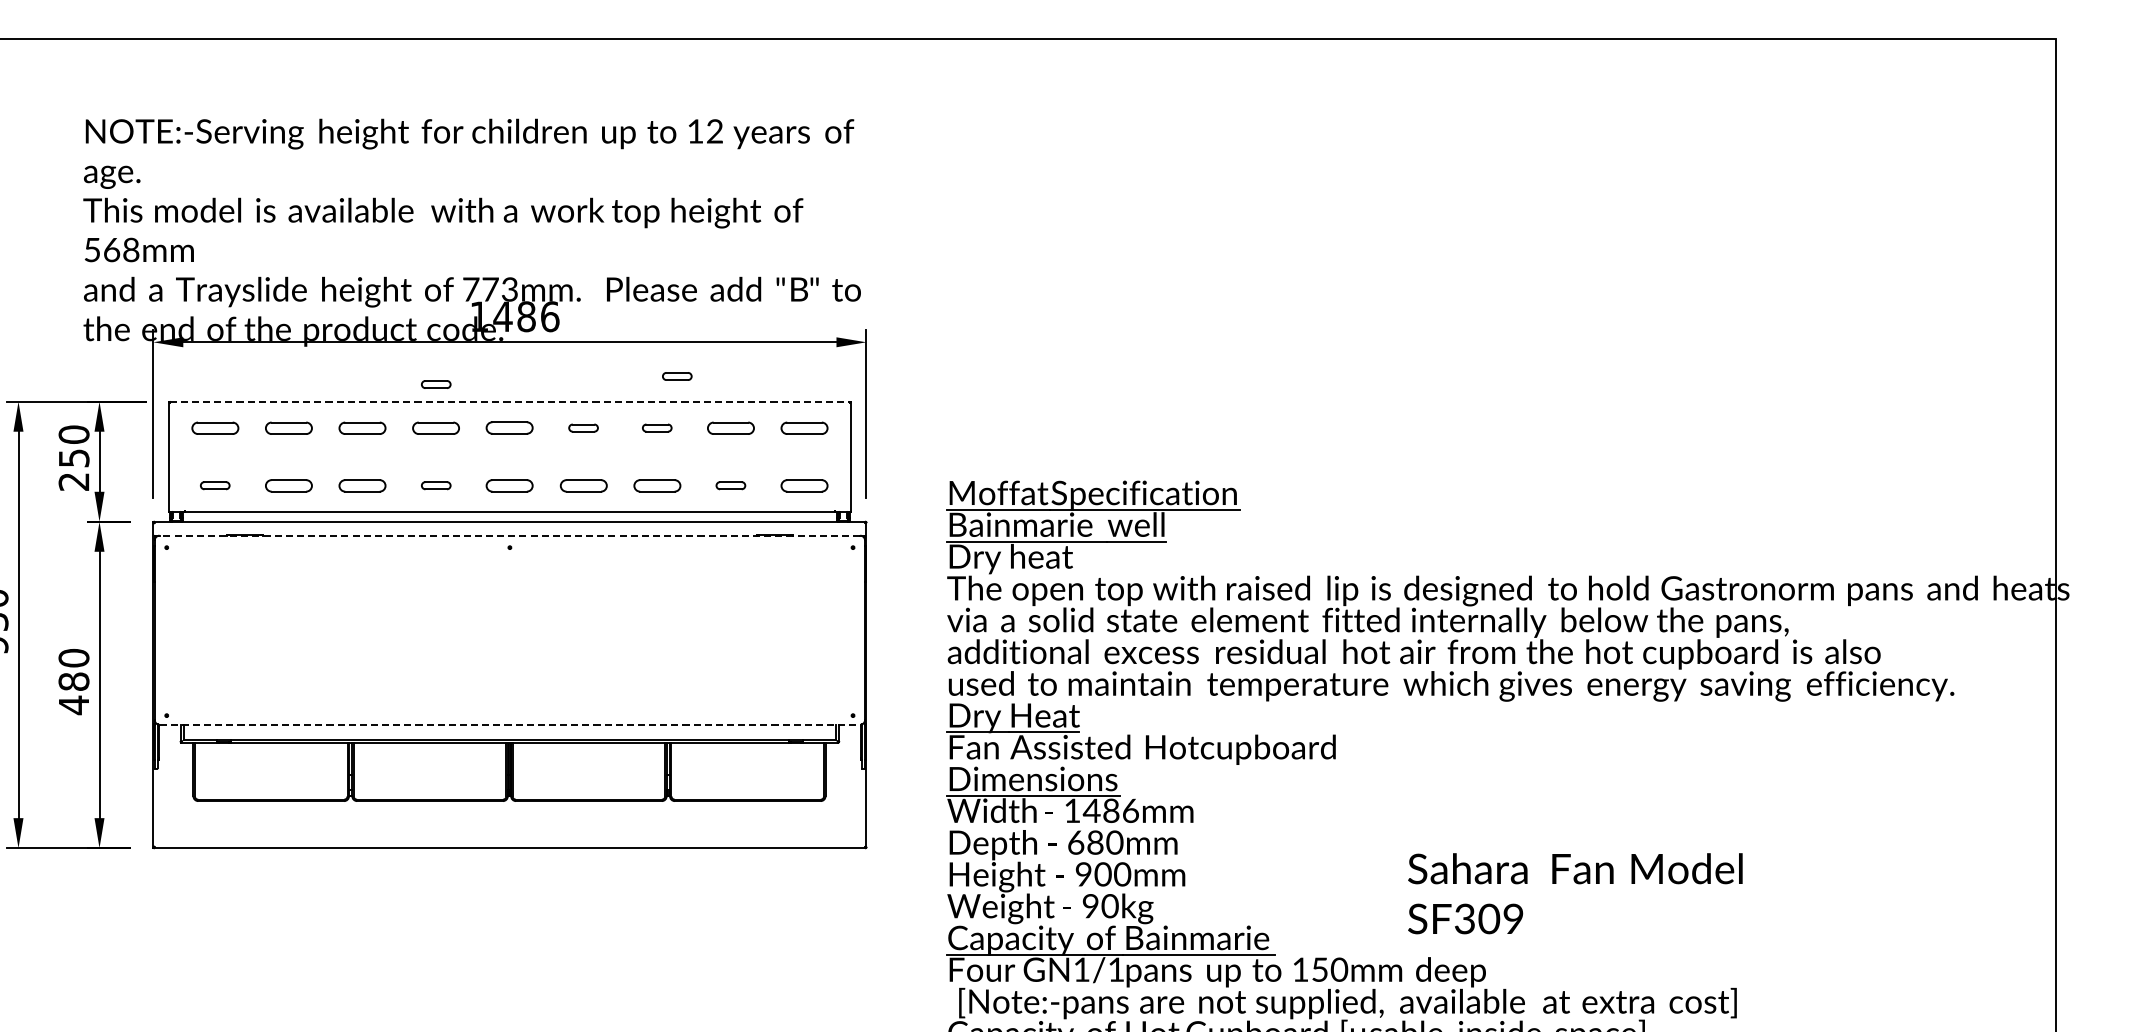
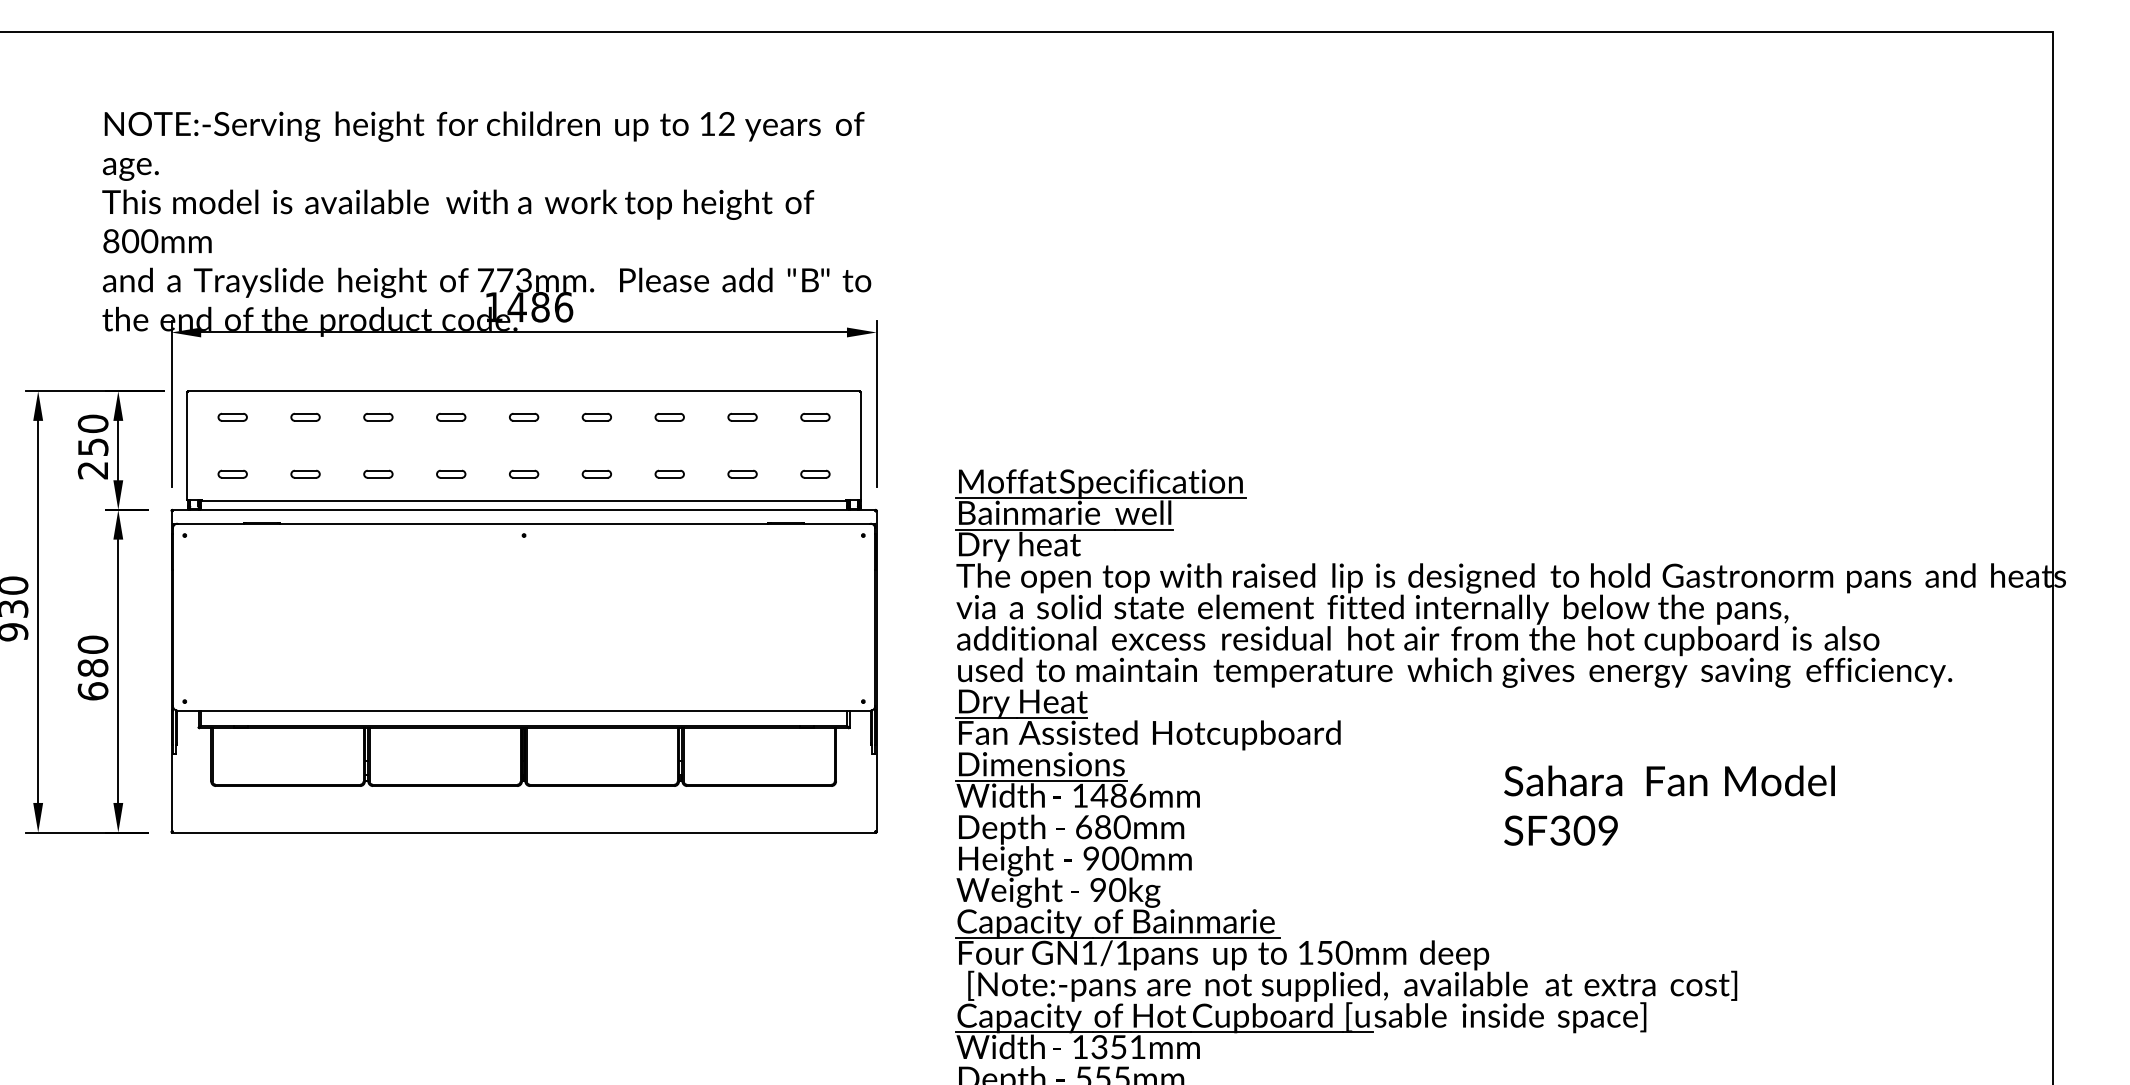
text: (111, 250) -> (130, 241), 568mm -> 800mm
part: (677, 375) -> (689, 365), removed
part: (436, 383) -> (451, 373), removed
line: (510, 401) -> (524, 391), dashed -> solid
part: (215, 427) -> (232, 416), size x0.62
part: (288, 427) -> (305, 416), size x0.62
part: (362, 427) -> (378, 416), size x0.62
part: (436, 427) -> (451, 416), size x0.62
part: (730, 427) -> (742, 416), size x0.62
part: (804, 427) -> (815, 416), size x0.62
part: (510, 428) -> (524, 417), size x0.62
part: (288, 484) -> (305, 473), size x0.62
part: (362, 484) -> (378, 473), size x0.62
part: (510, 484) -> (524, 473), size x0.62
part: (583, 484) -> (596, 473), size x0.62
part: (656, 484) -> (669, 473), size x0.62
part: (804, 484) -> (815, 473), size x0.62
line: (509, 535) -> (523, 523), dashed -> solid
text: (73, 705) -> (92, 691), 480 -> 680
line: (510, 724) -> (524, 710), dashed -> solid
text: (1575, 893) -> (1669, 805), moved

